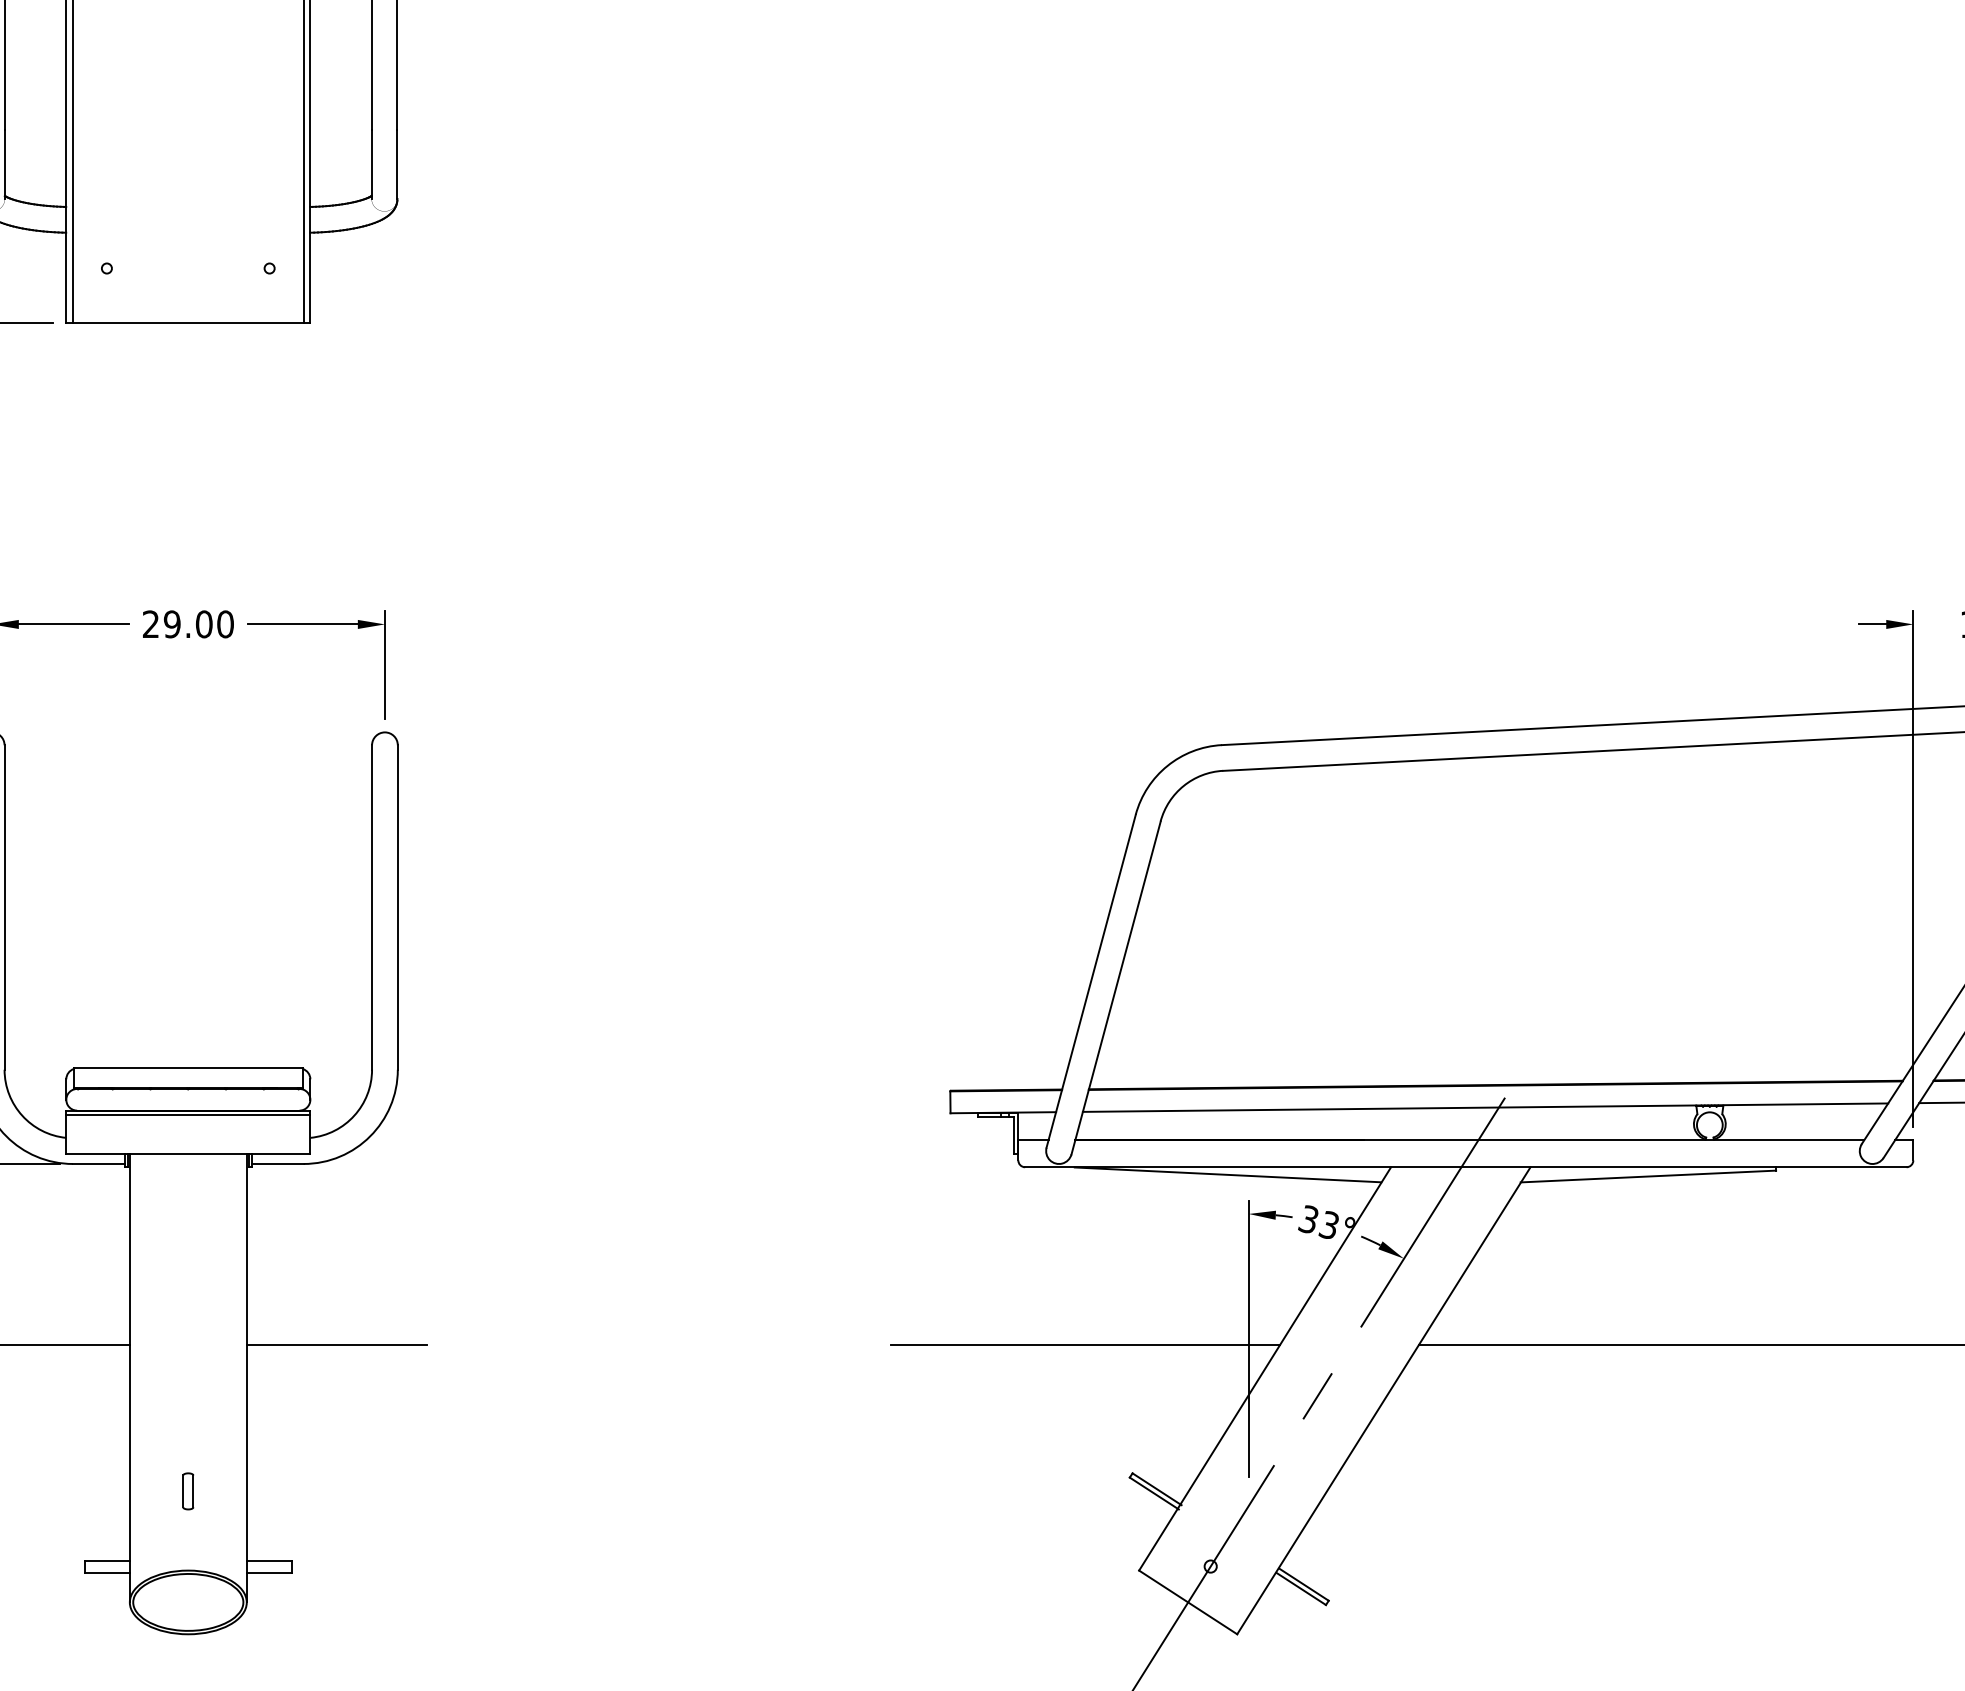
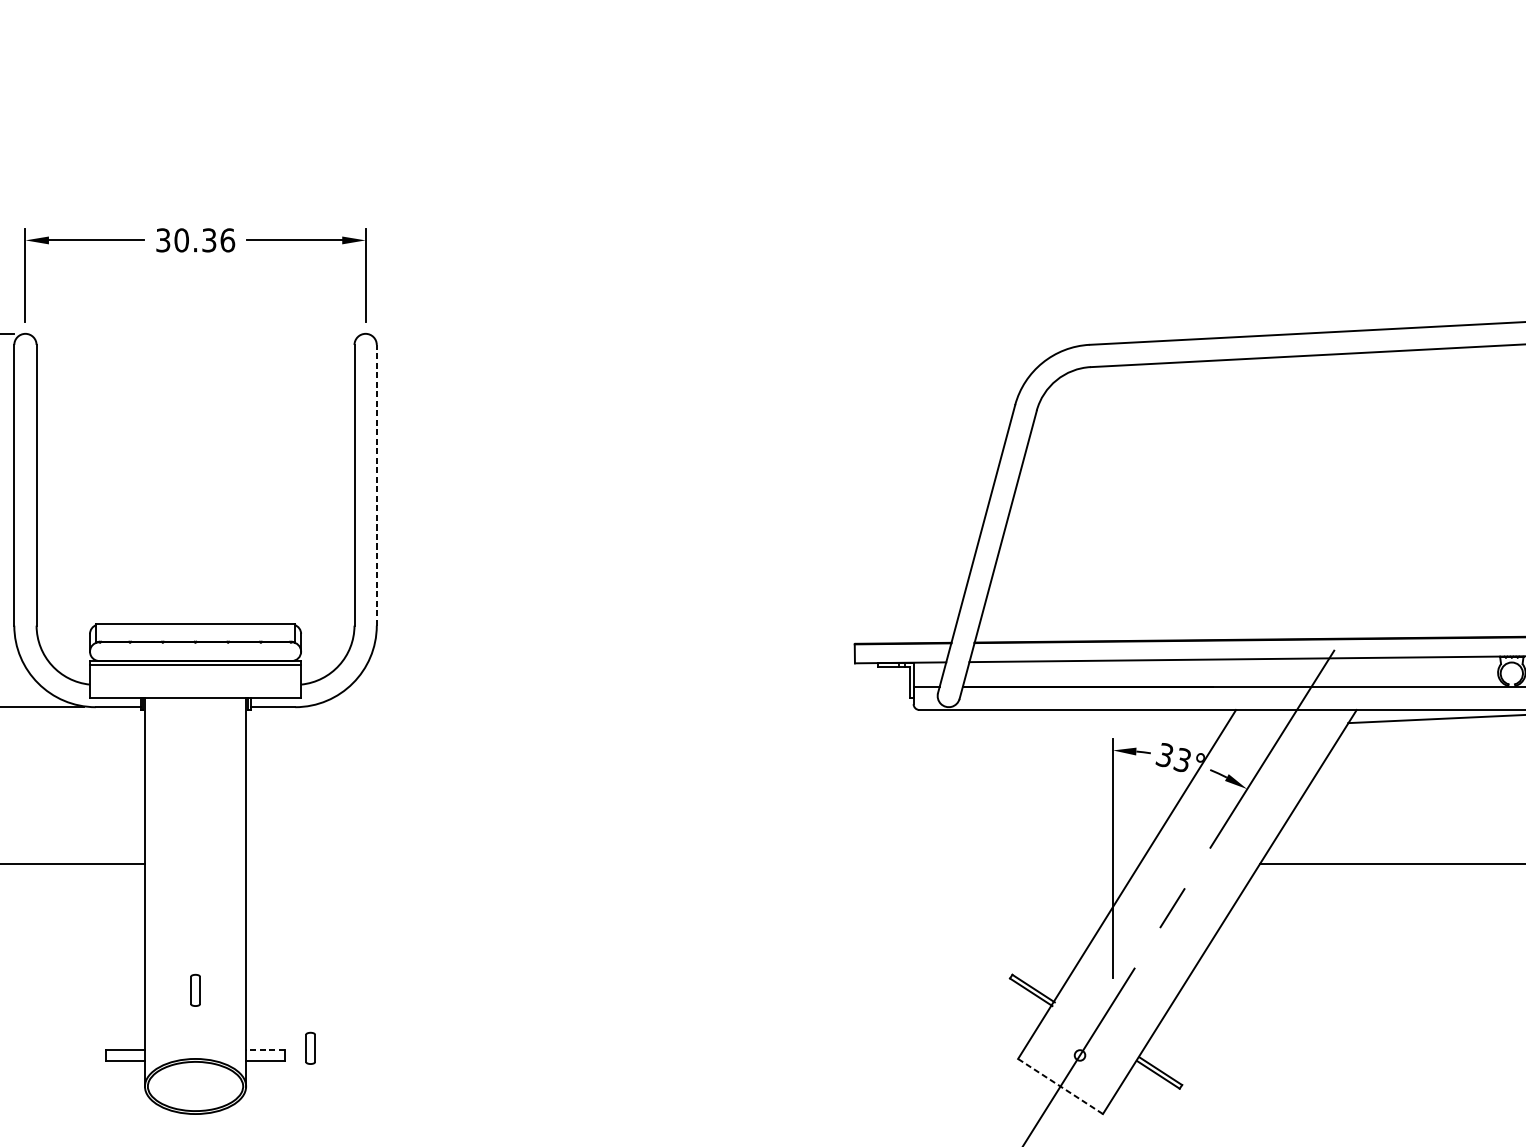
text: (188, 624) -> (195, 240), 29.00 -> 30.36
line: (397, 907) -> (376, 485), solid -> dashed
line: (1227, 1174) -> (1094, 716), removed
line: (336, 1345) -> (323, 864), removed
line: (1084, 1345) -> (970, 864), removed
part: (321, 1558) -> (310, 1048), added
line: (268, 1560) -> (264, 1050), solid -> dashed
line: (1187, 1602) -> (1059, 1086), solid -> dashed

